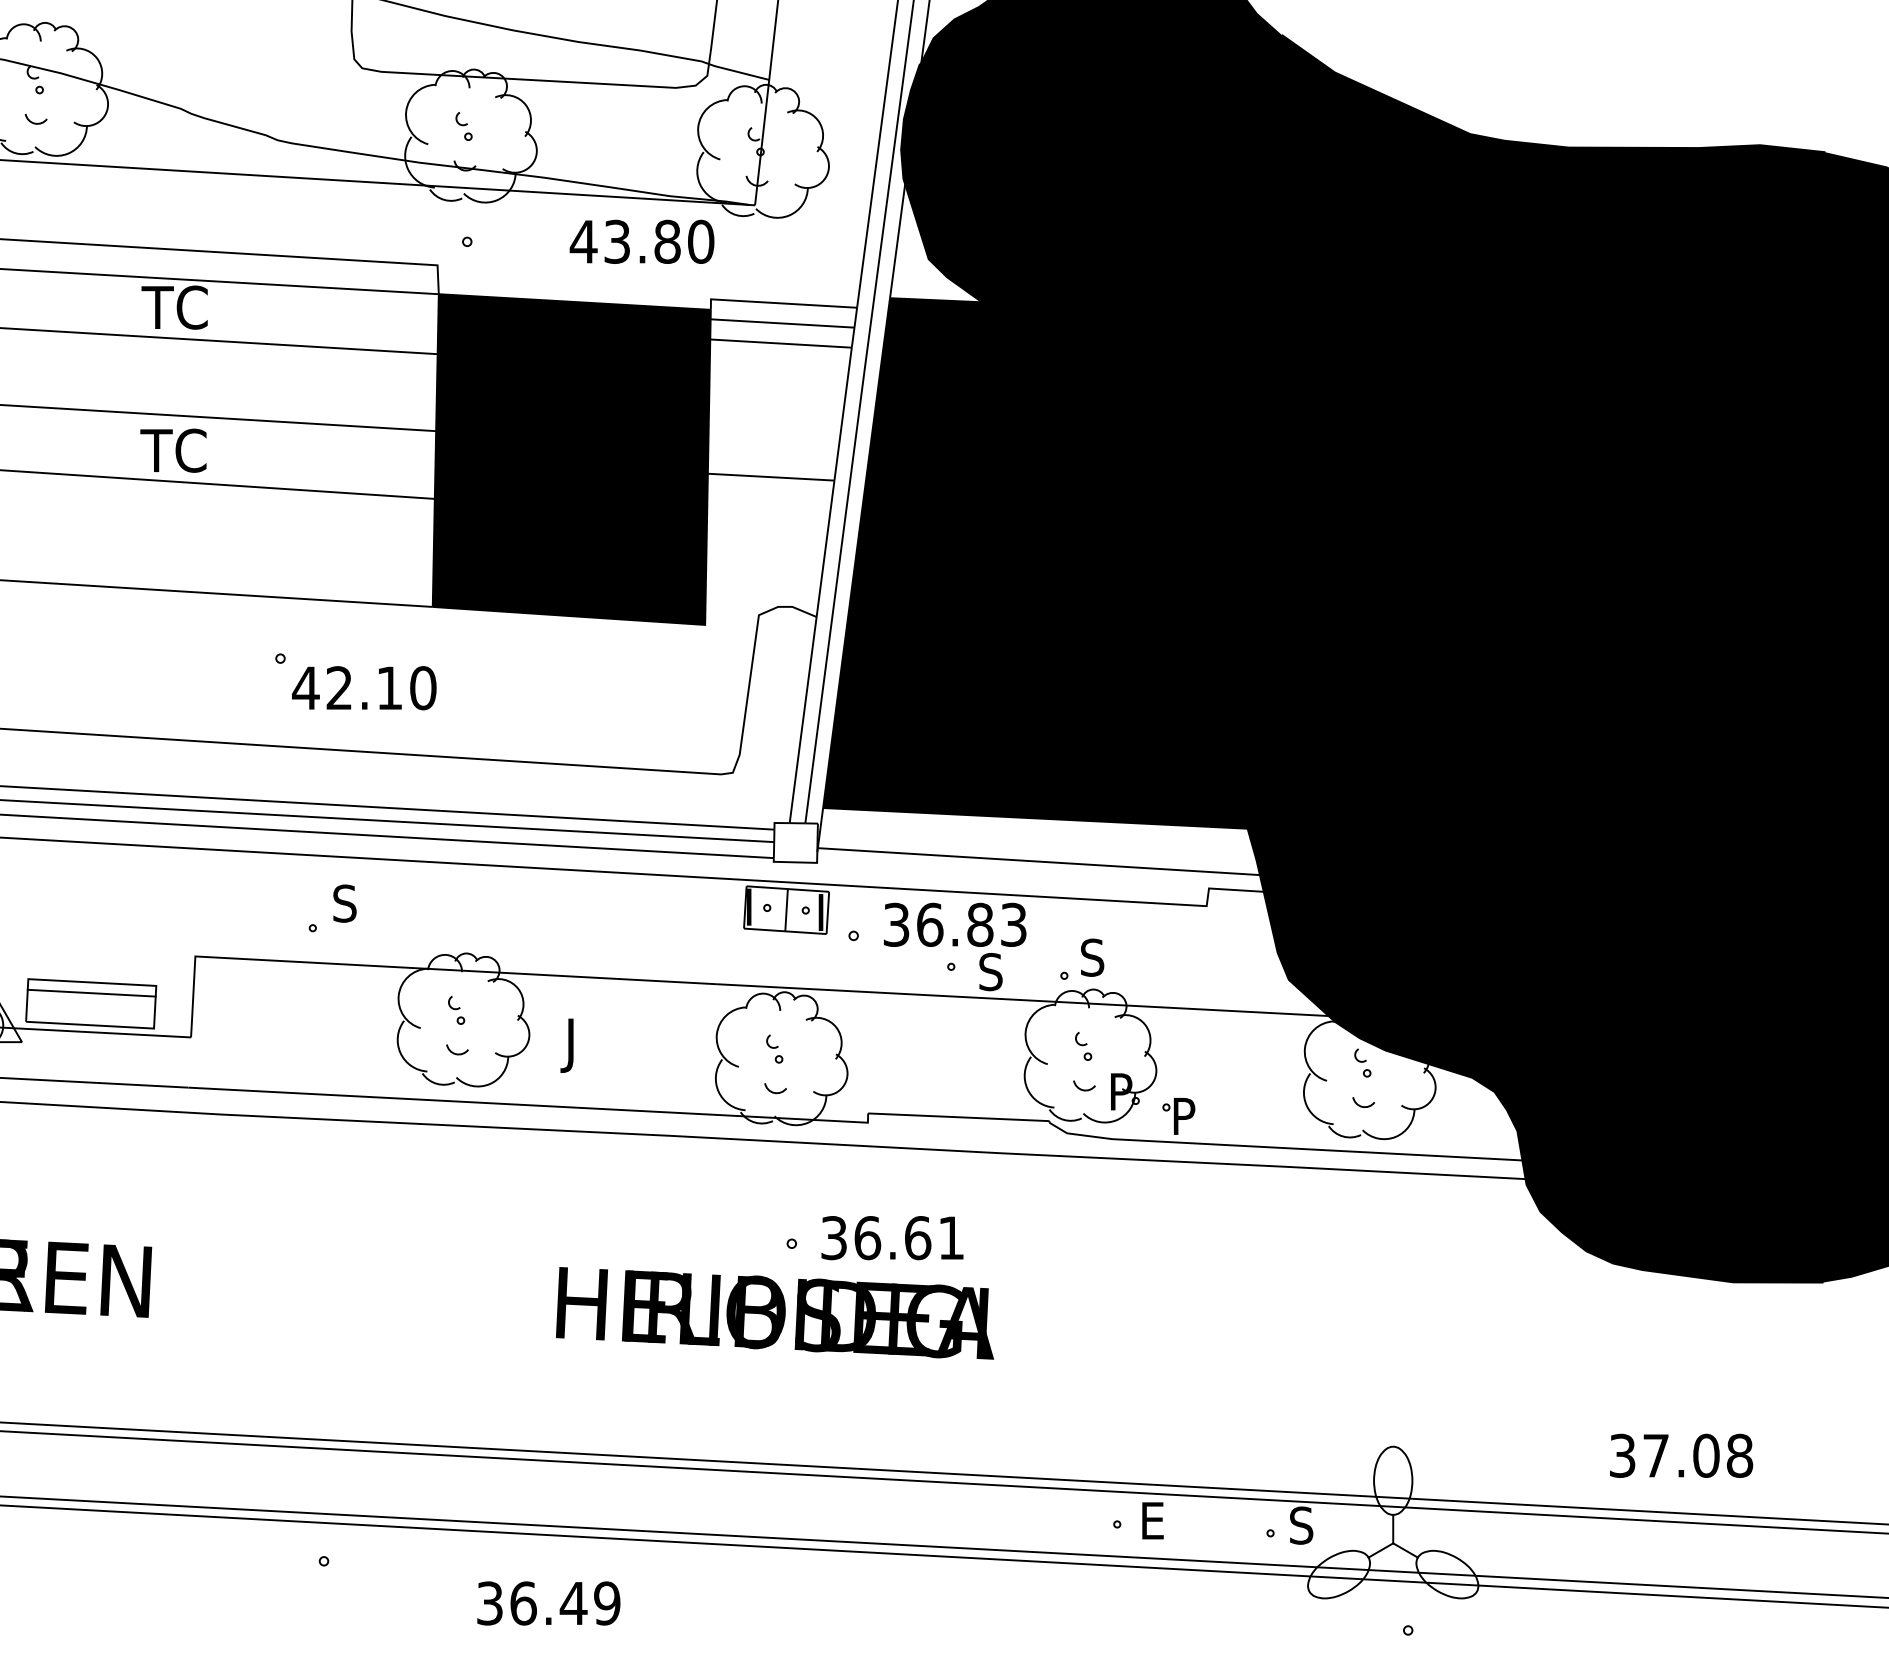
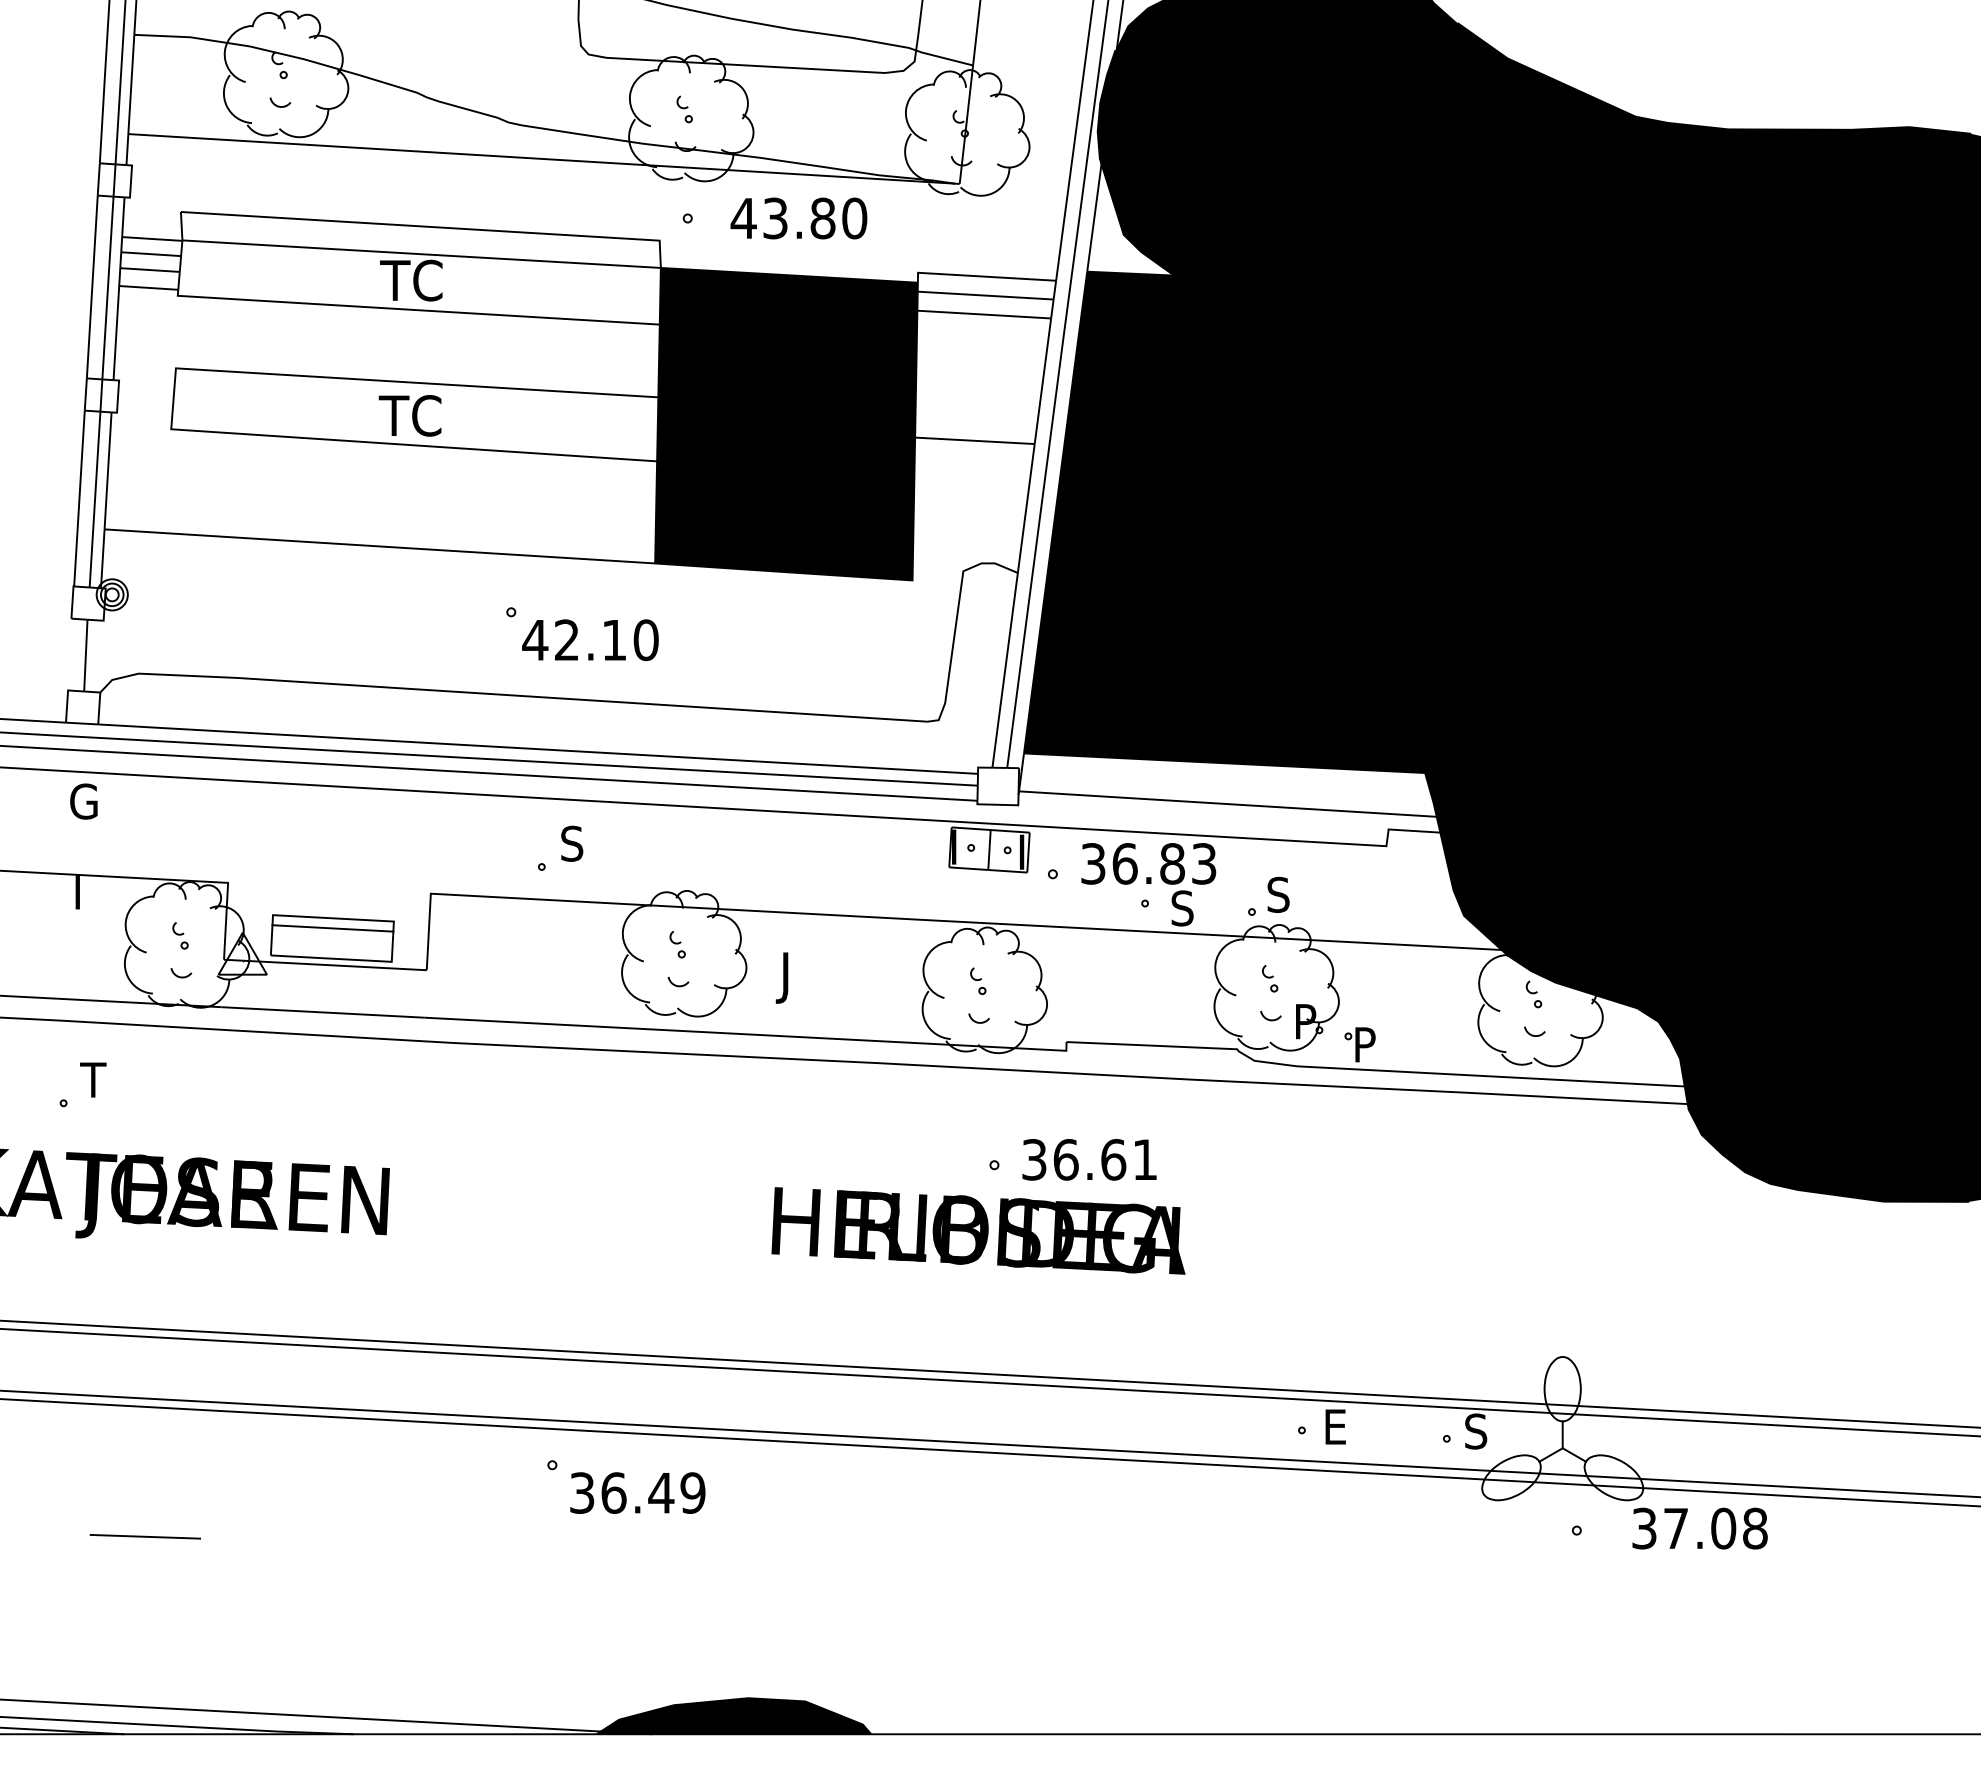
text: (641, 241) -> (798, 218), moved
text: (1680, 1455) -> (1699, 1528), moved
text: (548, 1602) -> (637, 1492), moved

